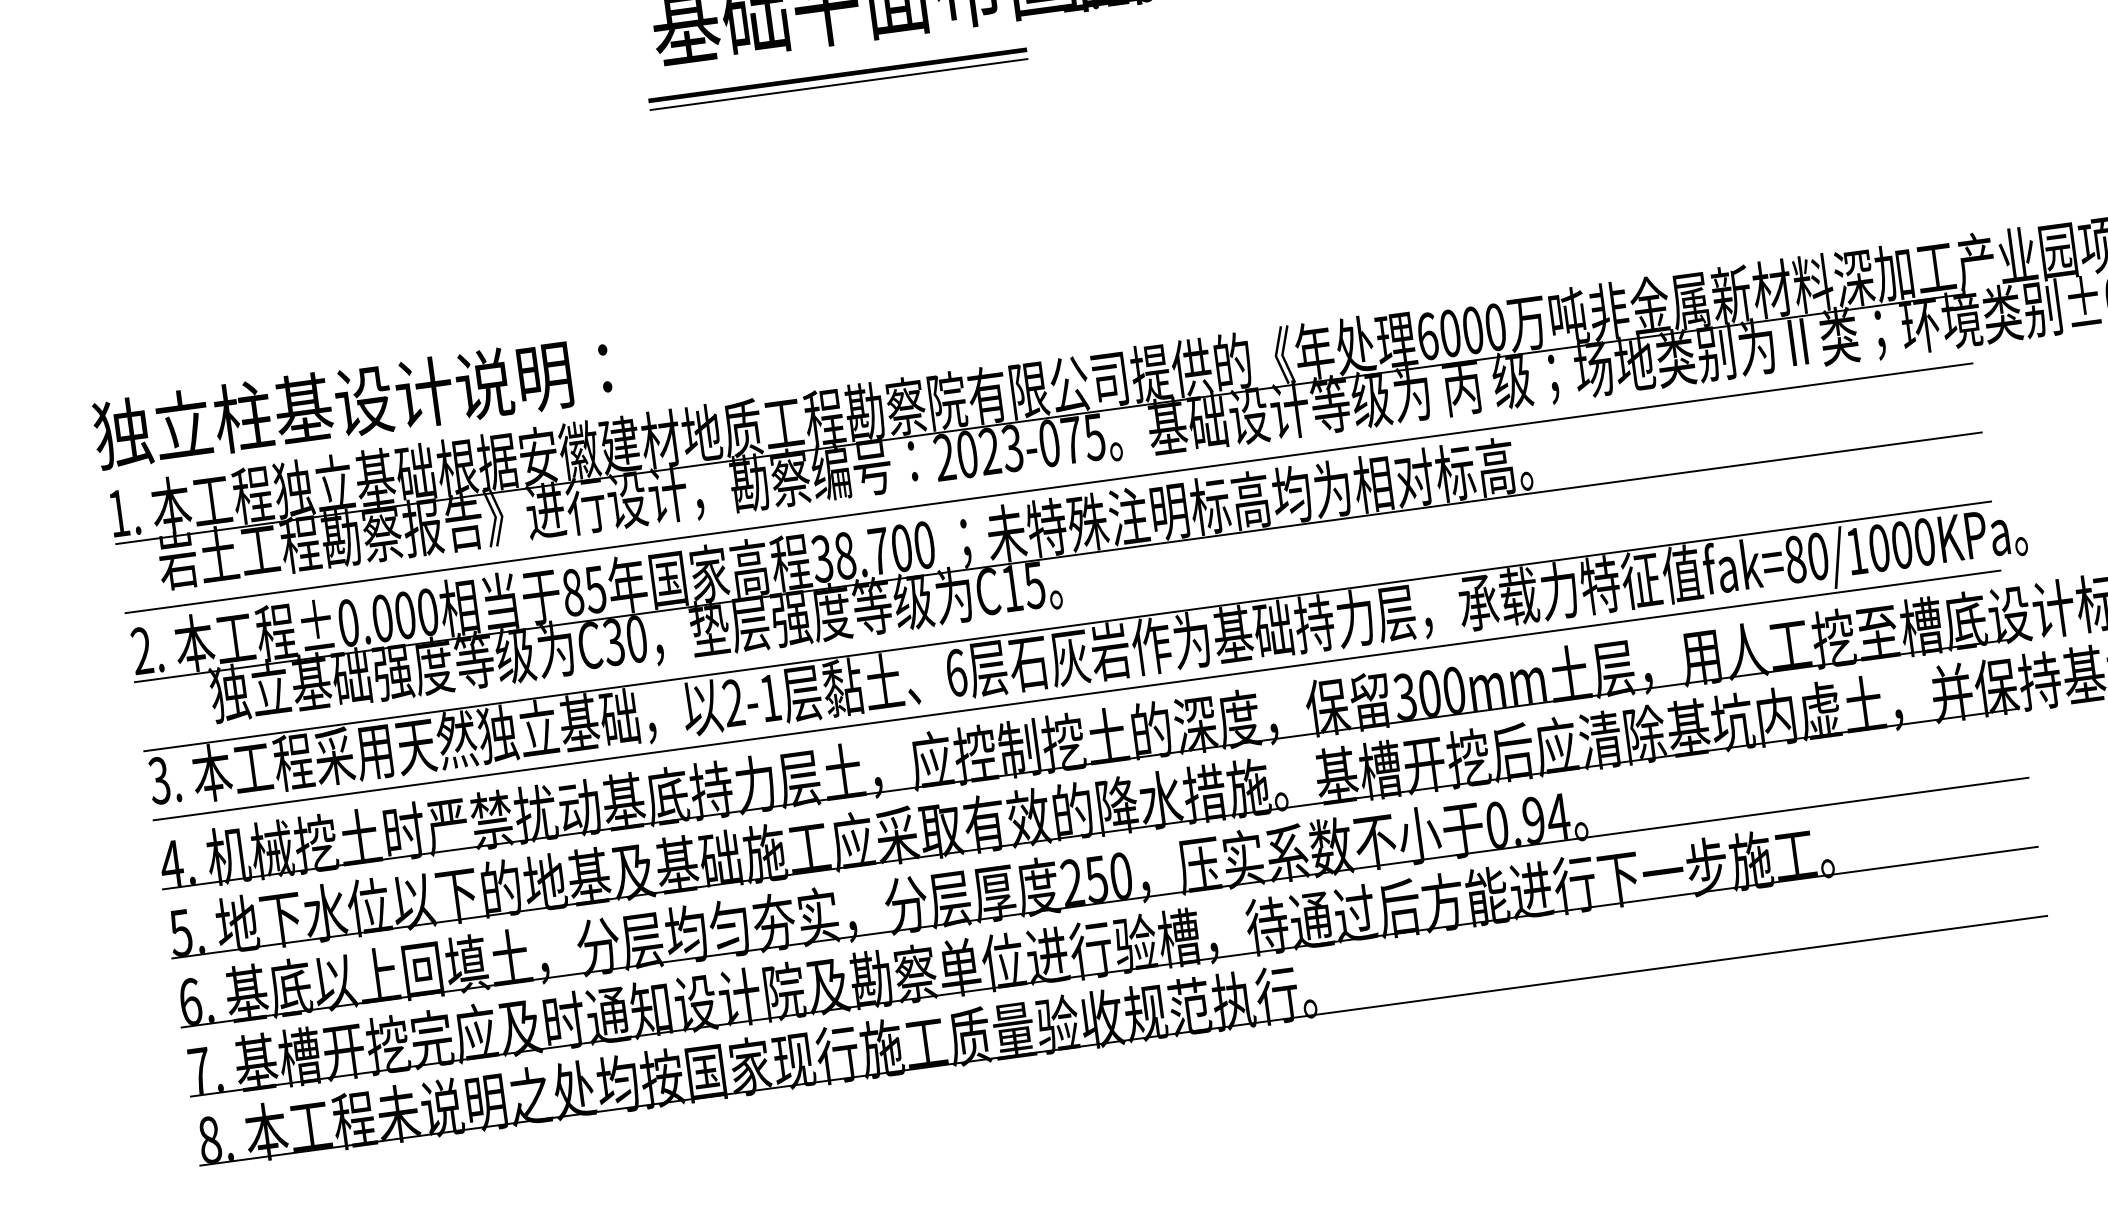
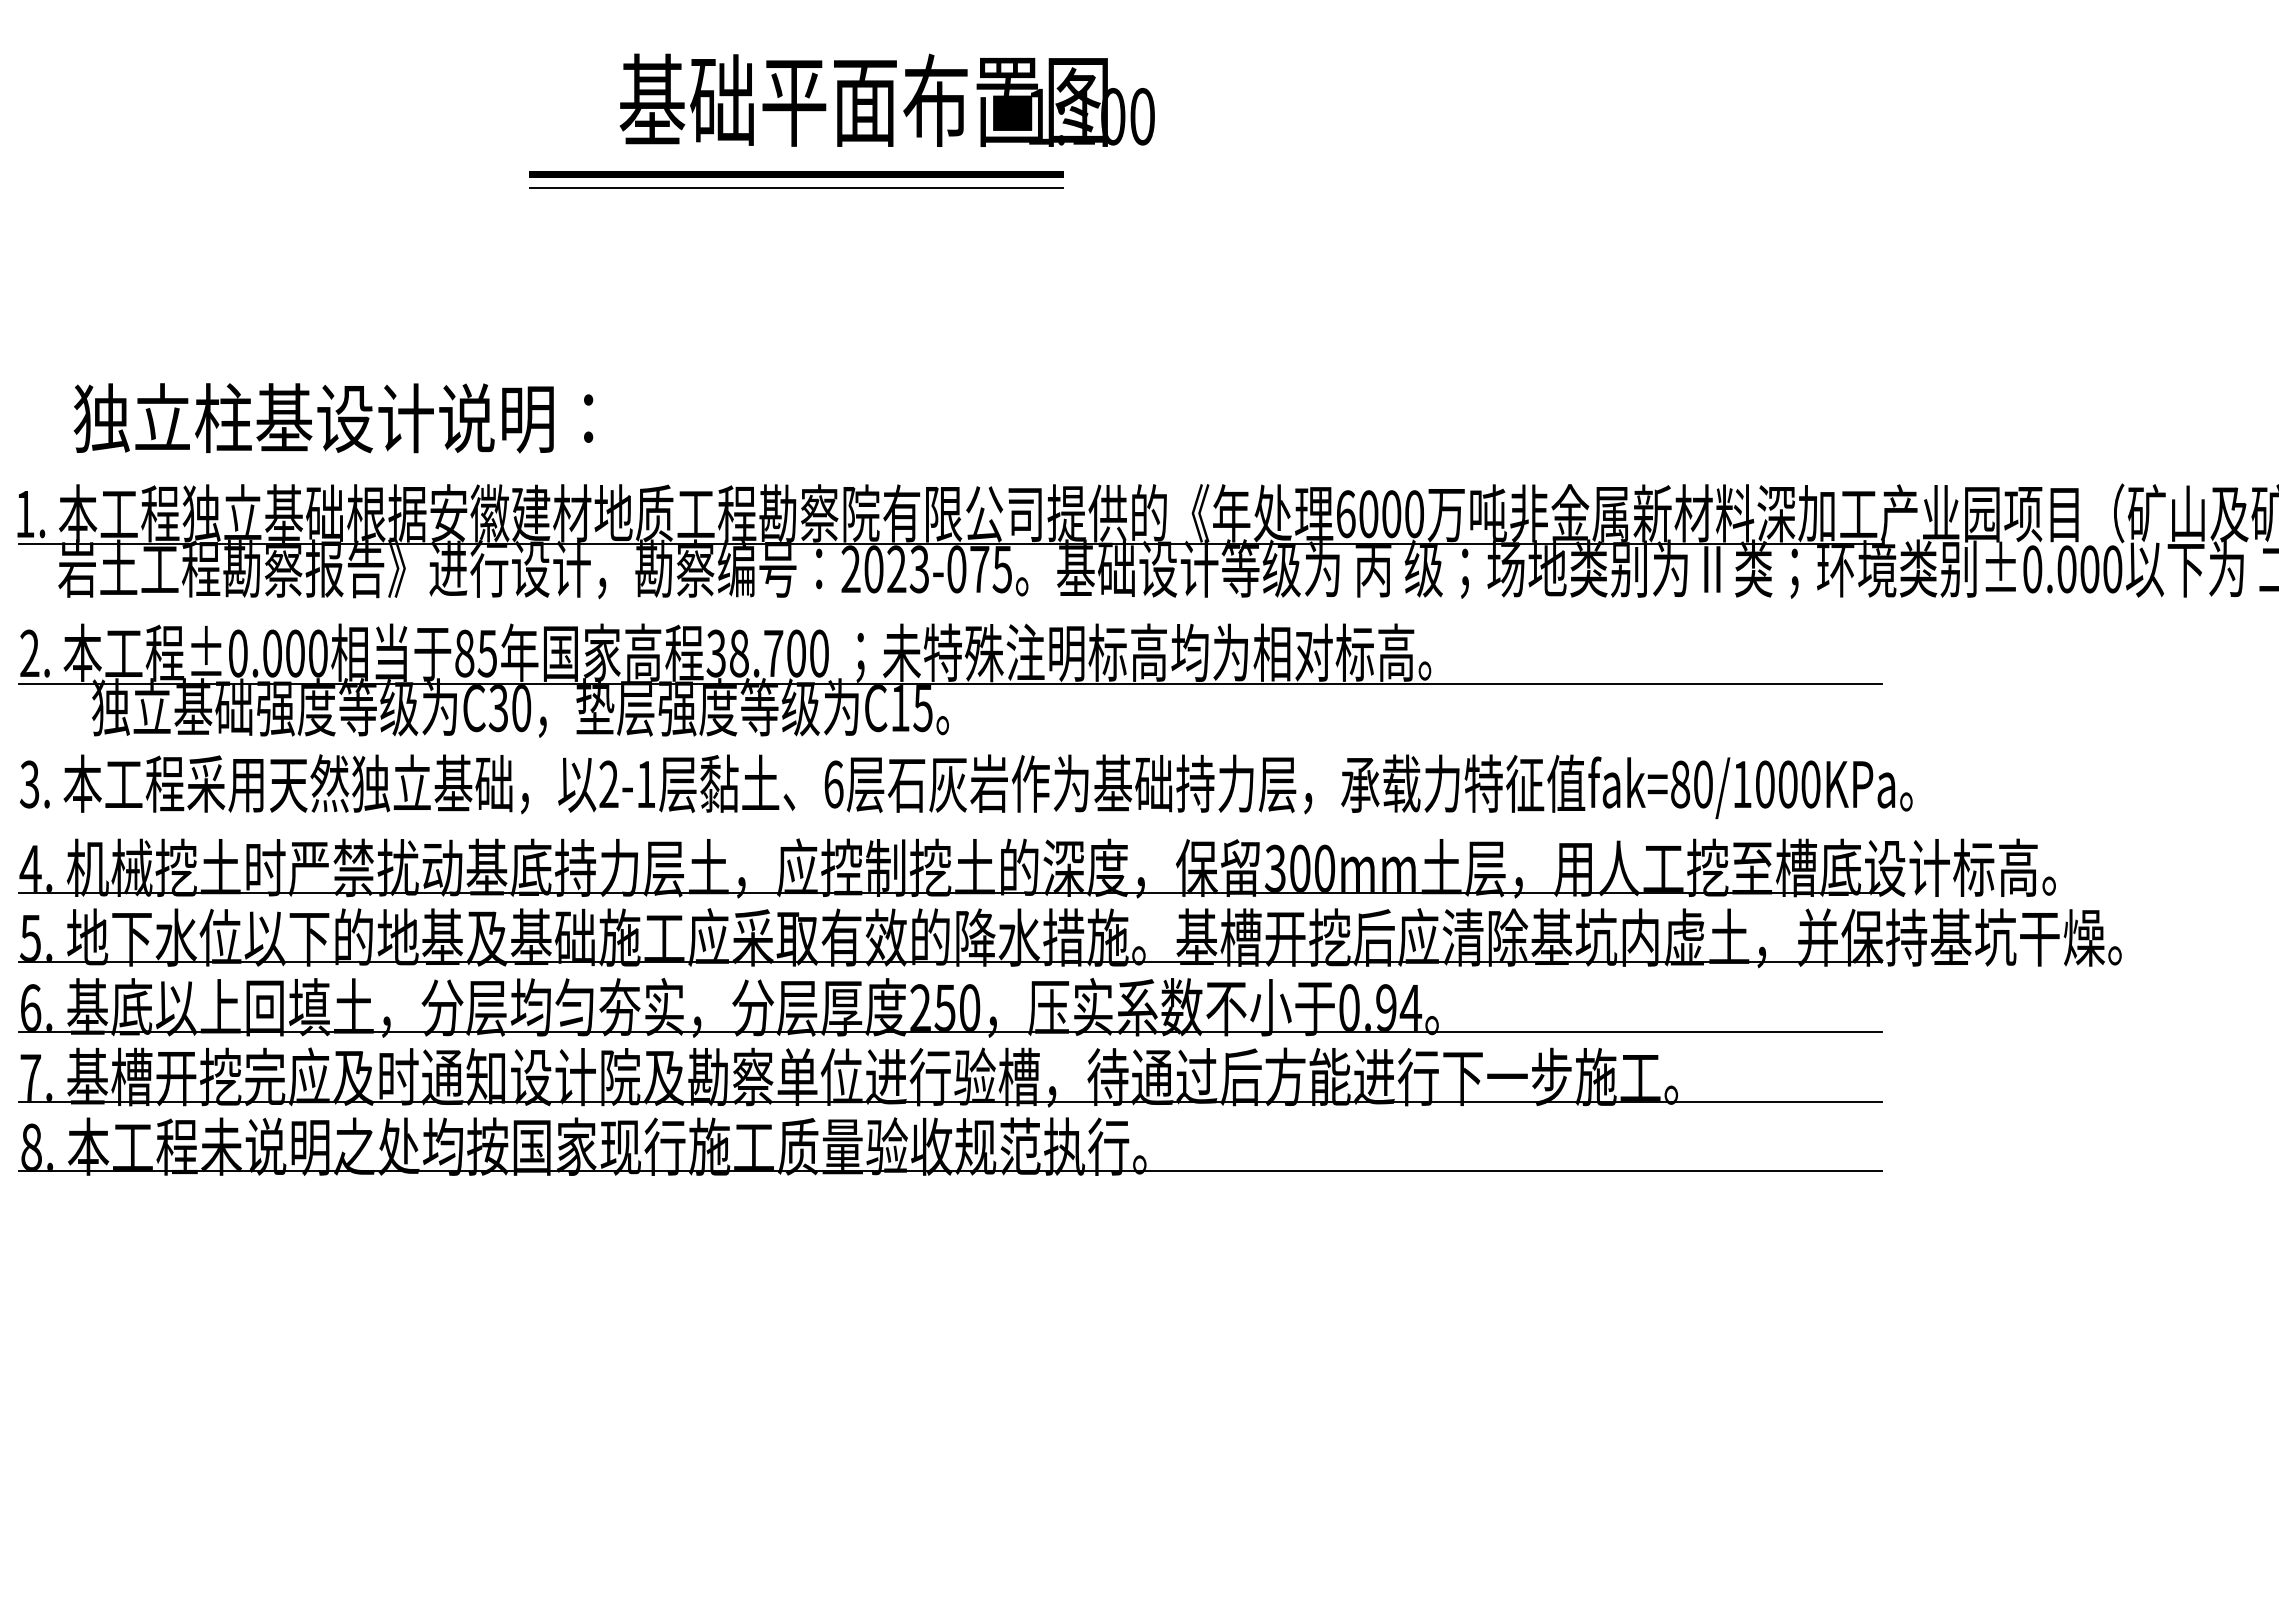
part: (837, 79) -> (795, 180), size x1.4
text: (352, 402) -> (333, 418), moved
line: (1049, 487) -> (950, 613), removed
line: (1067, 626) -> (950, 753), removed
line: (1077, 695) -> (950, 822), removed

